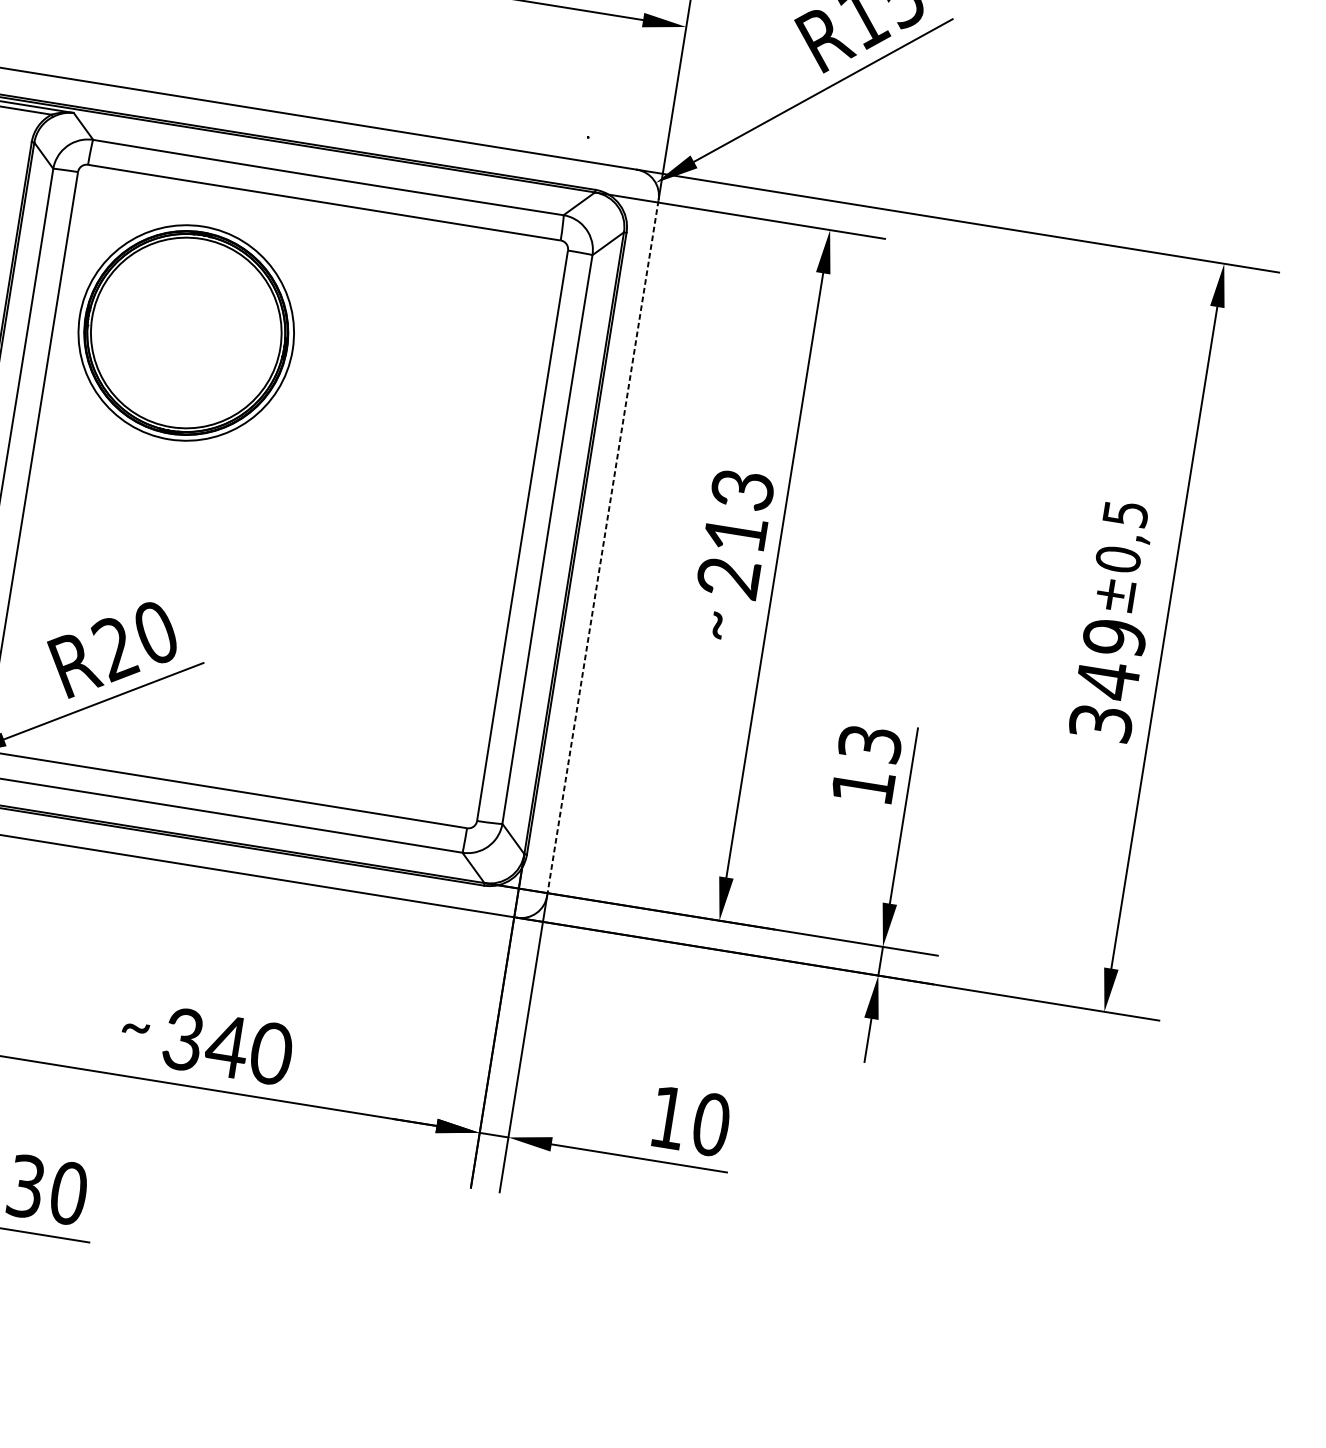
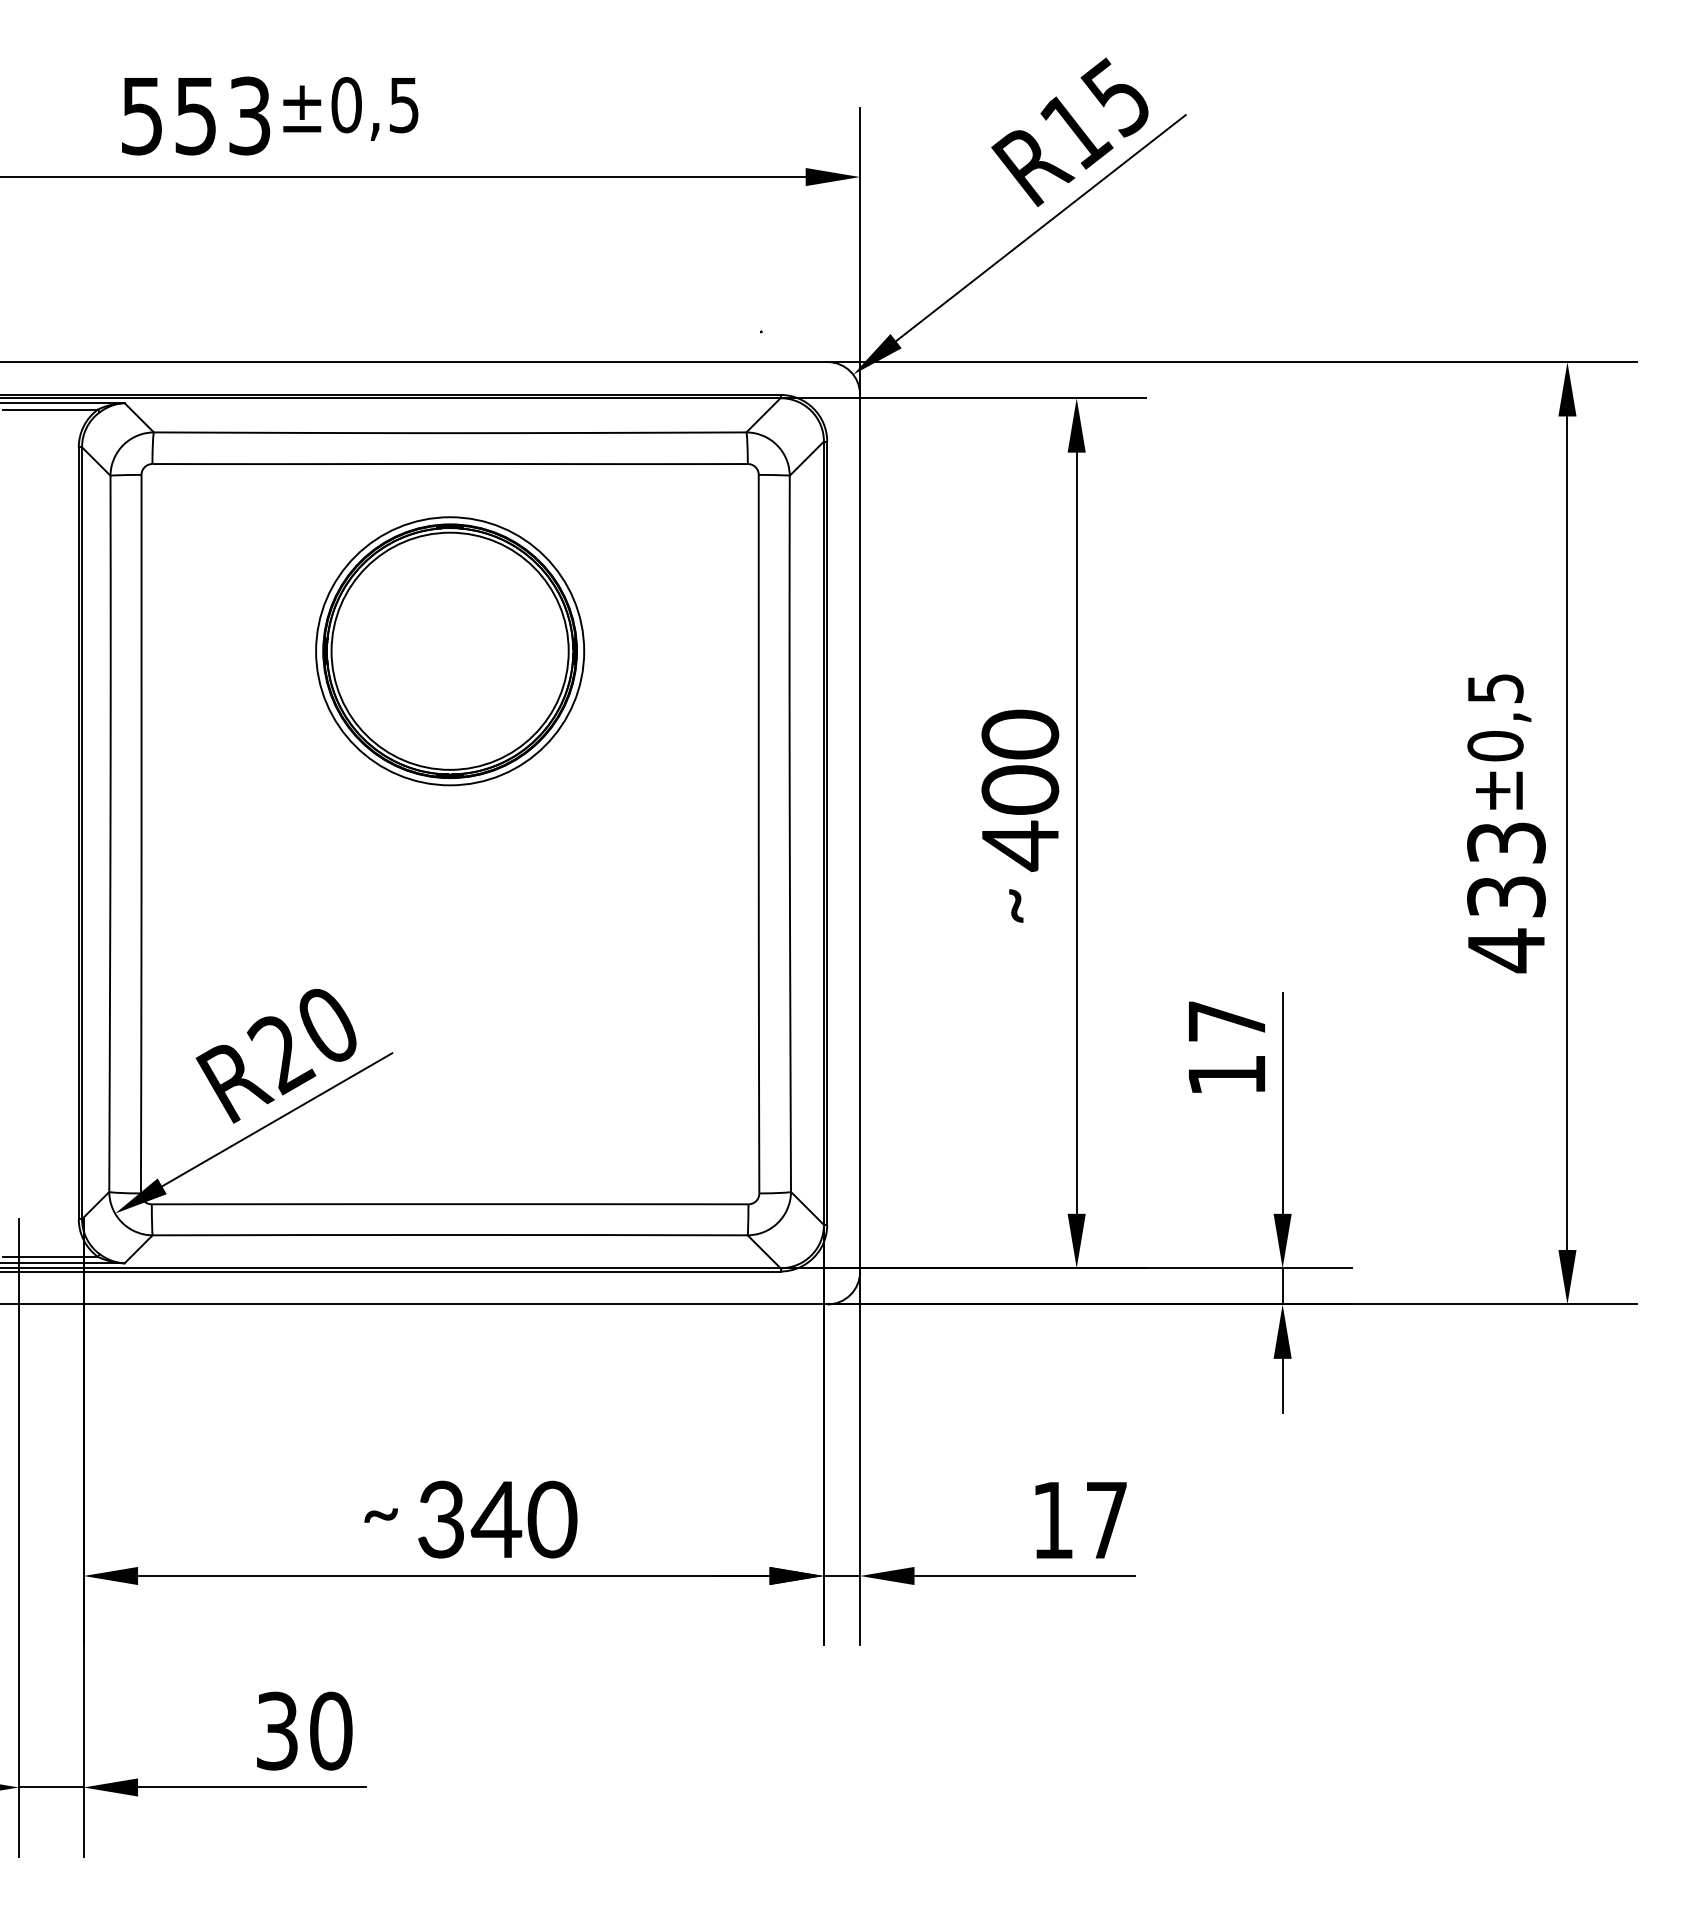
part: (186, 333) -> (450, 651), moved
text: (735, 534) -> (1020, 790), 213 -> 400
line: (603, 548) -> (860, 833), dashed -> solid
text: (1107, 681) -> (1506, 897), 349 -> 433
text: (869, 743) -> (1226, 1021), 13 -> 17
text: (711, 1124) -> (1106, 1520), 10 -> 17

